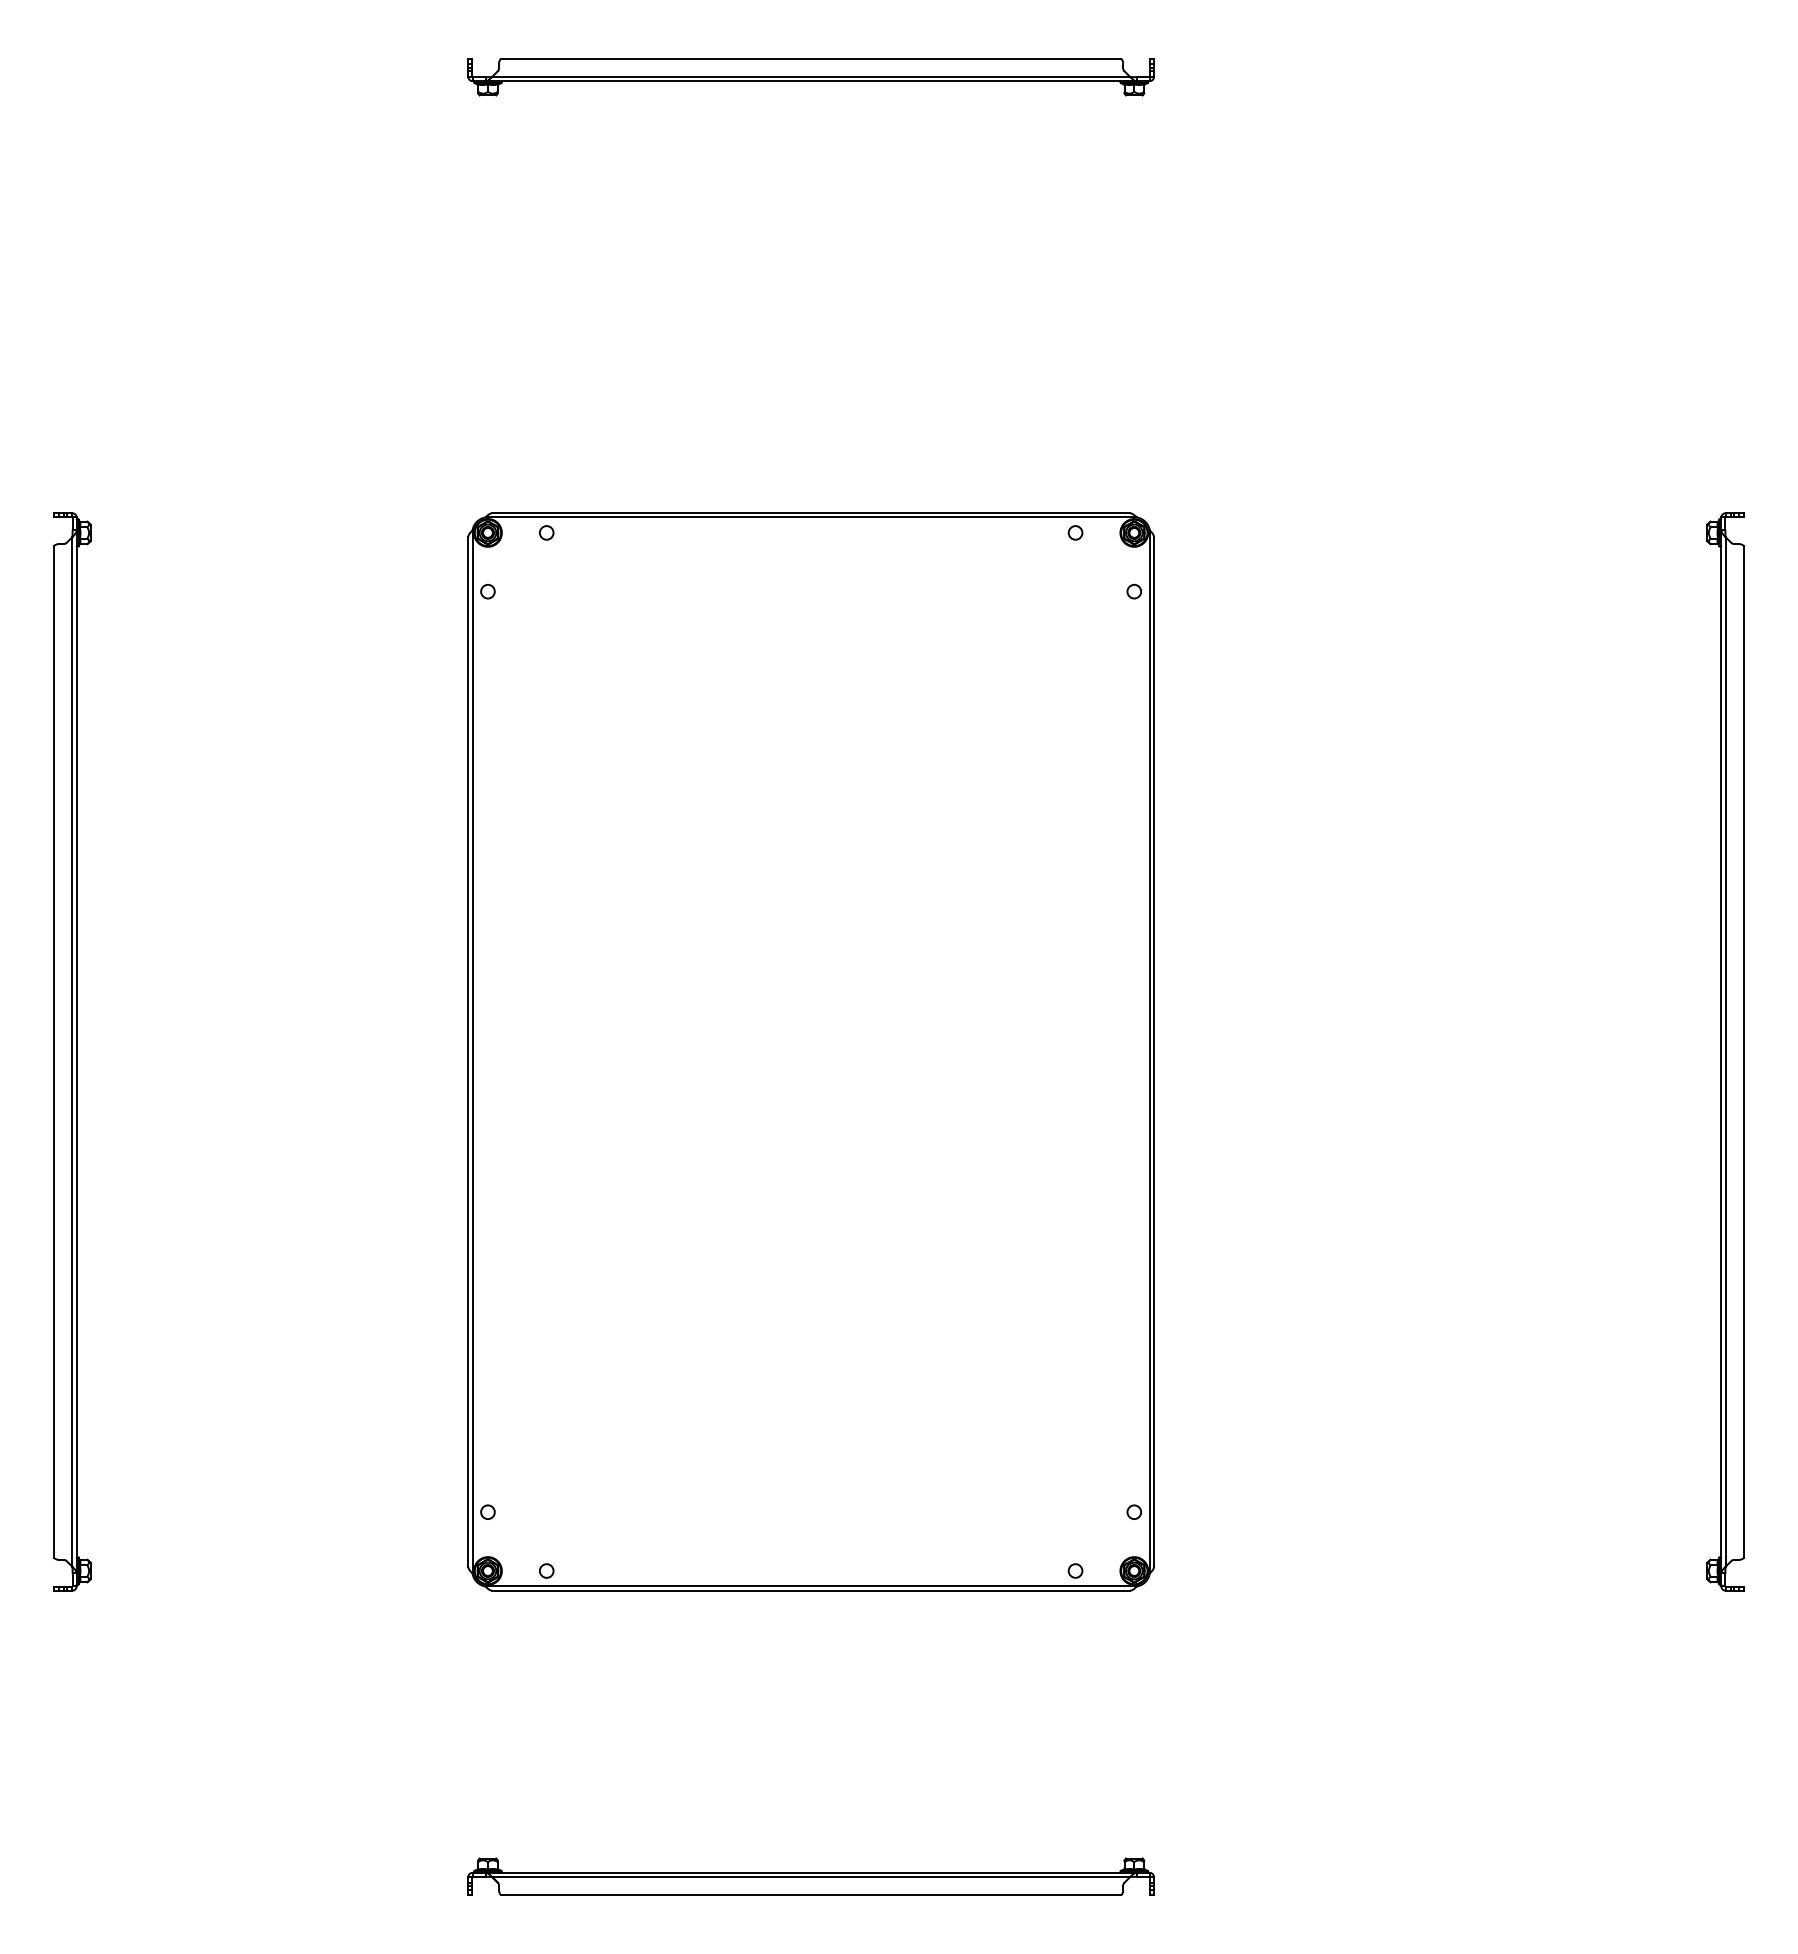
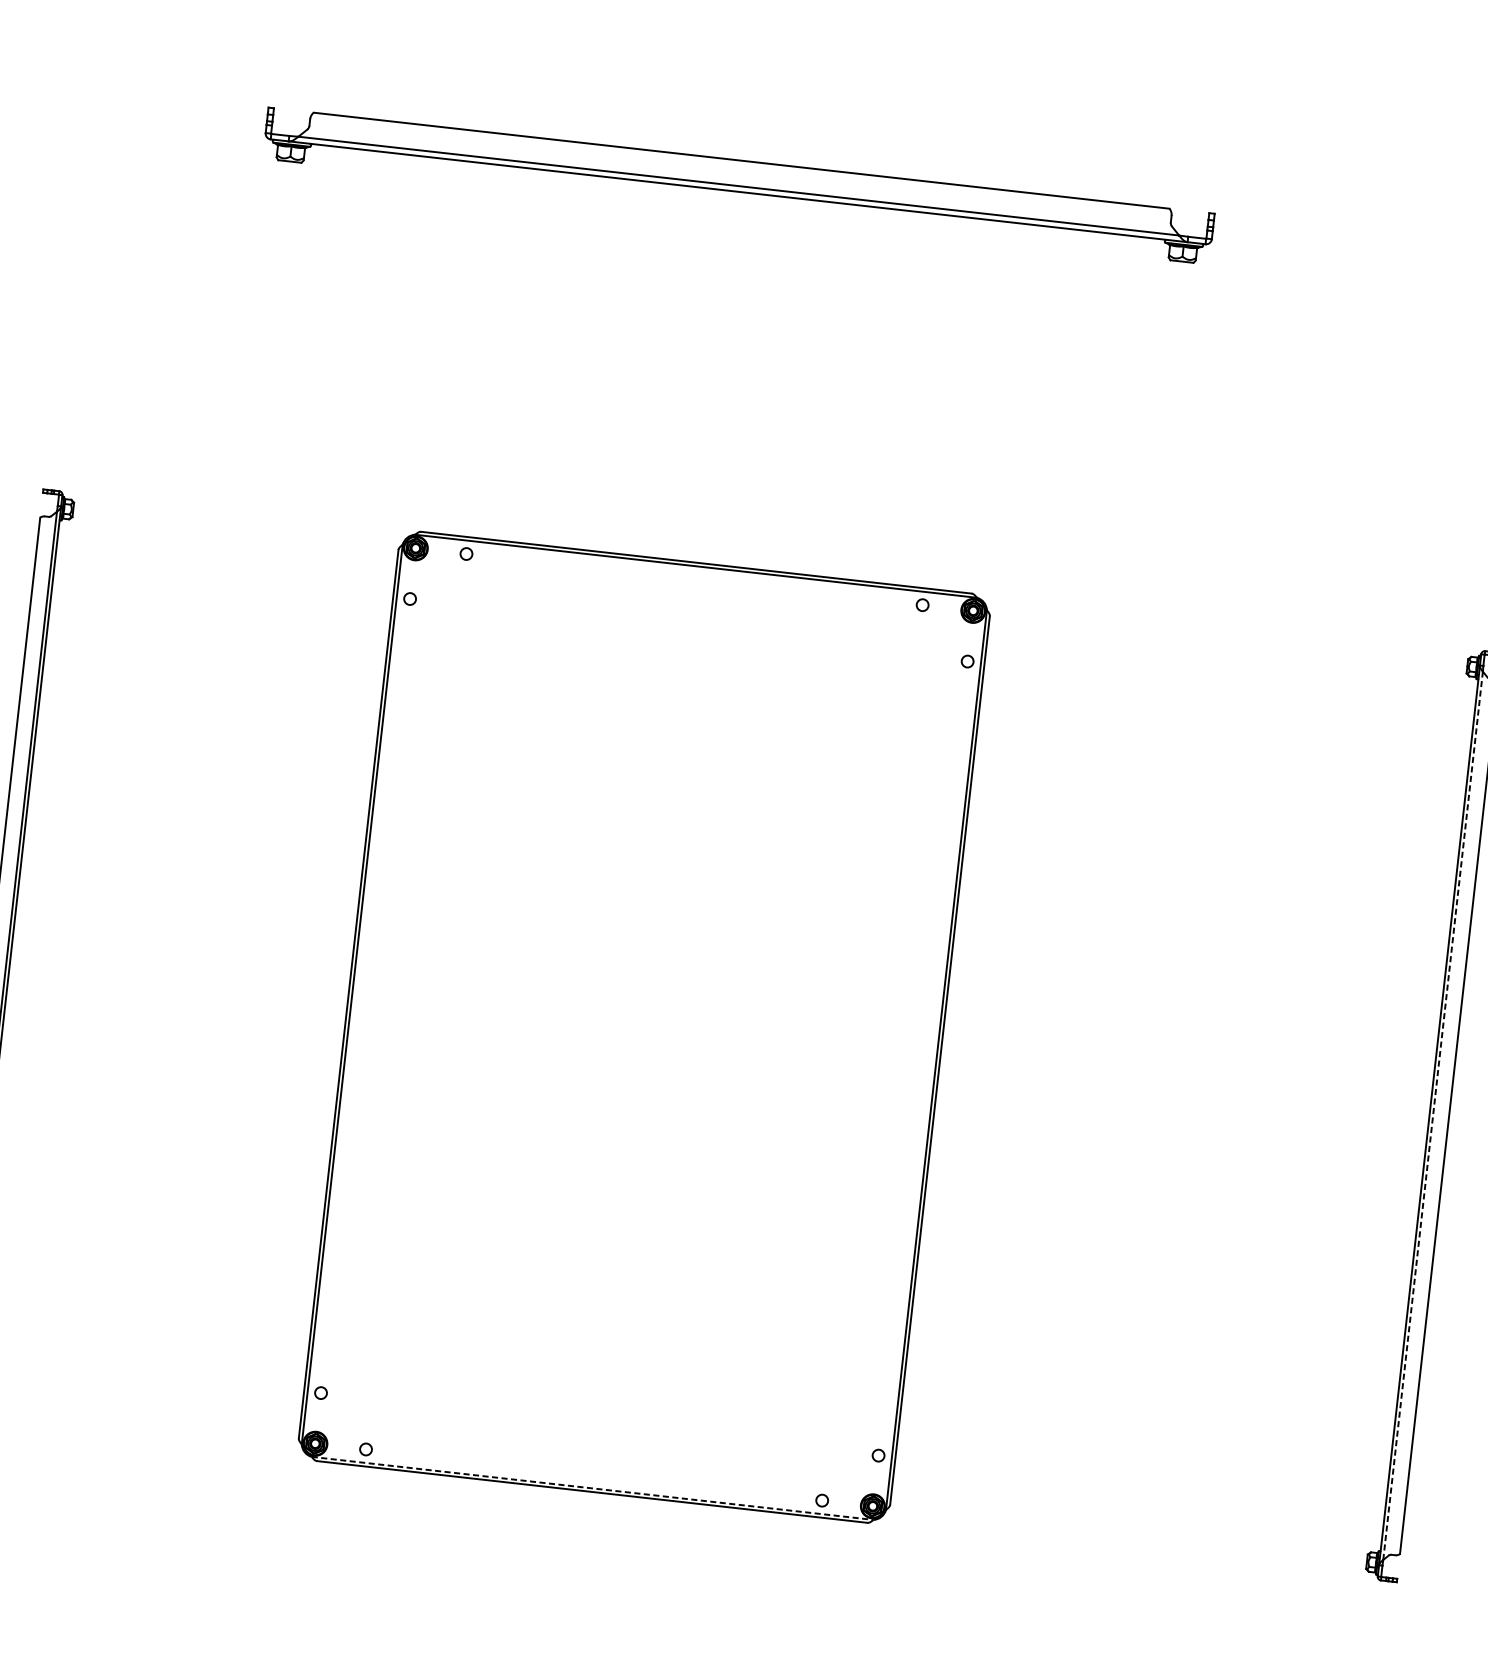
part: (810, 77) -> (738, 186), size x1.6
line: (1725, 1051) -> (1433, 1115), solid -> dashed
line: (811, 1586) -> (592, 1488), solid -> dashed

